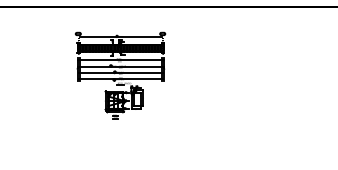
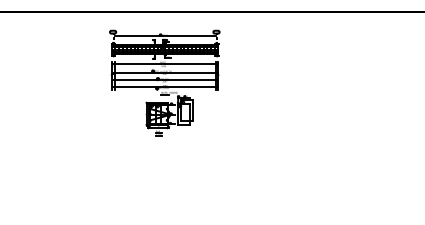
part: (120, 75) -> (164, 82), moved

